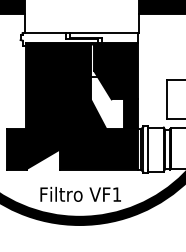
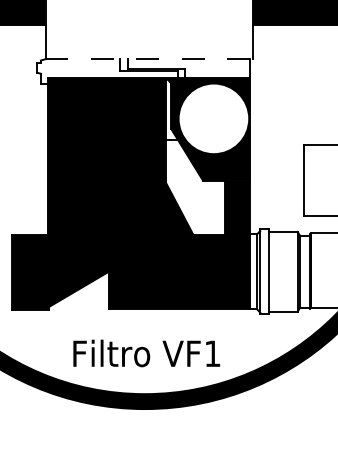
line: (82, 32) -> (149, 58), solid -> dashed
fill: (117, 65) -> (213, 118), removed

